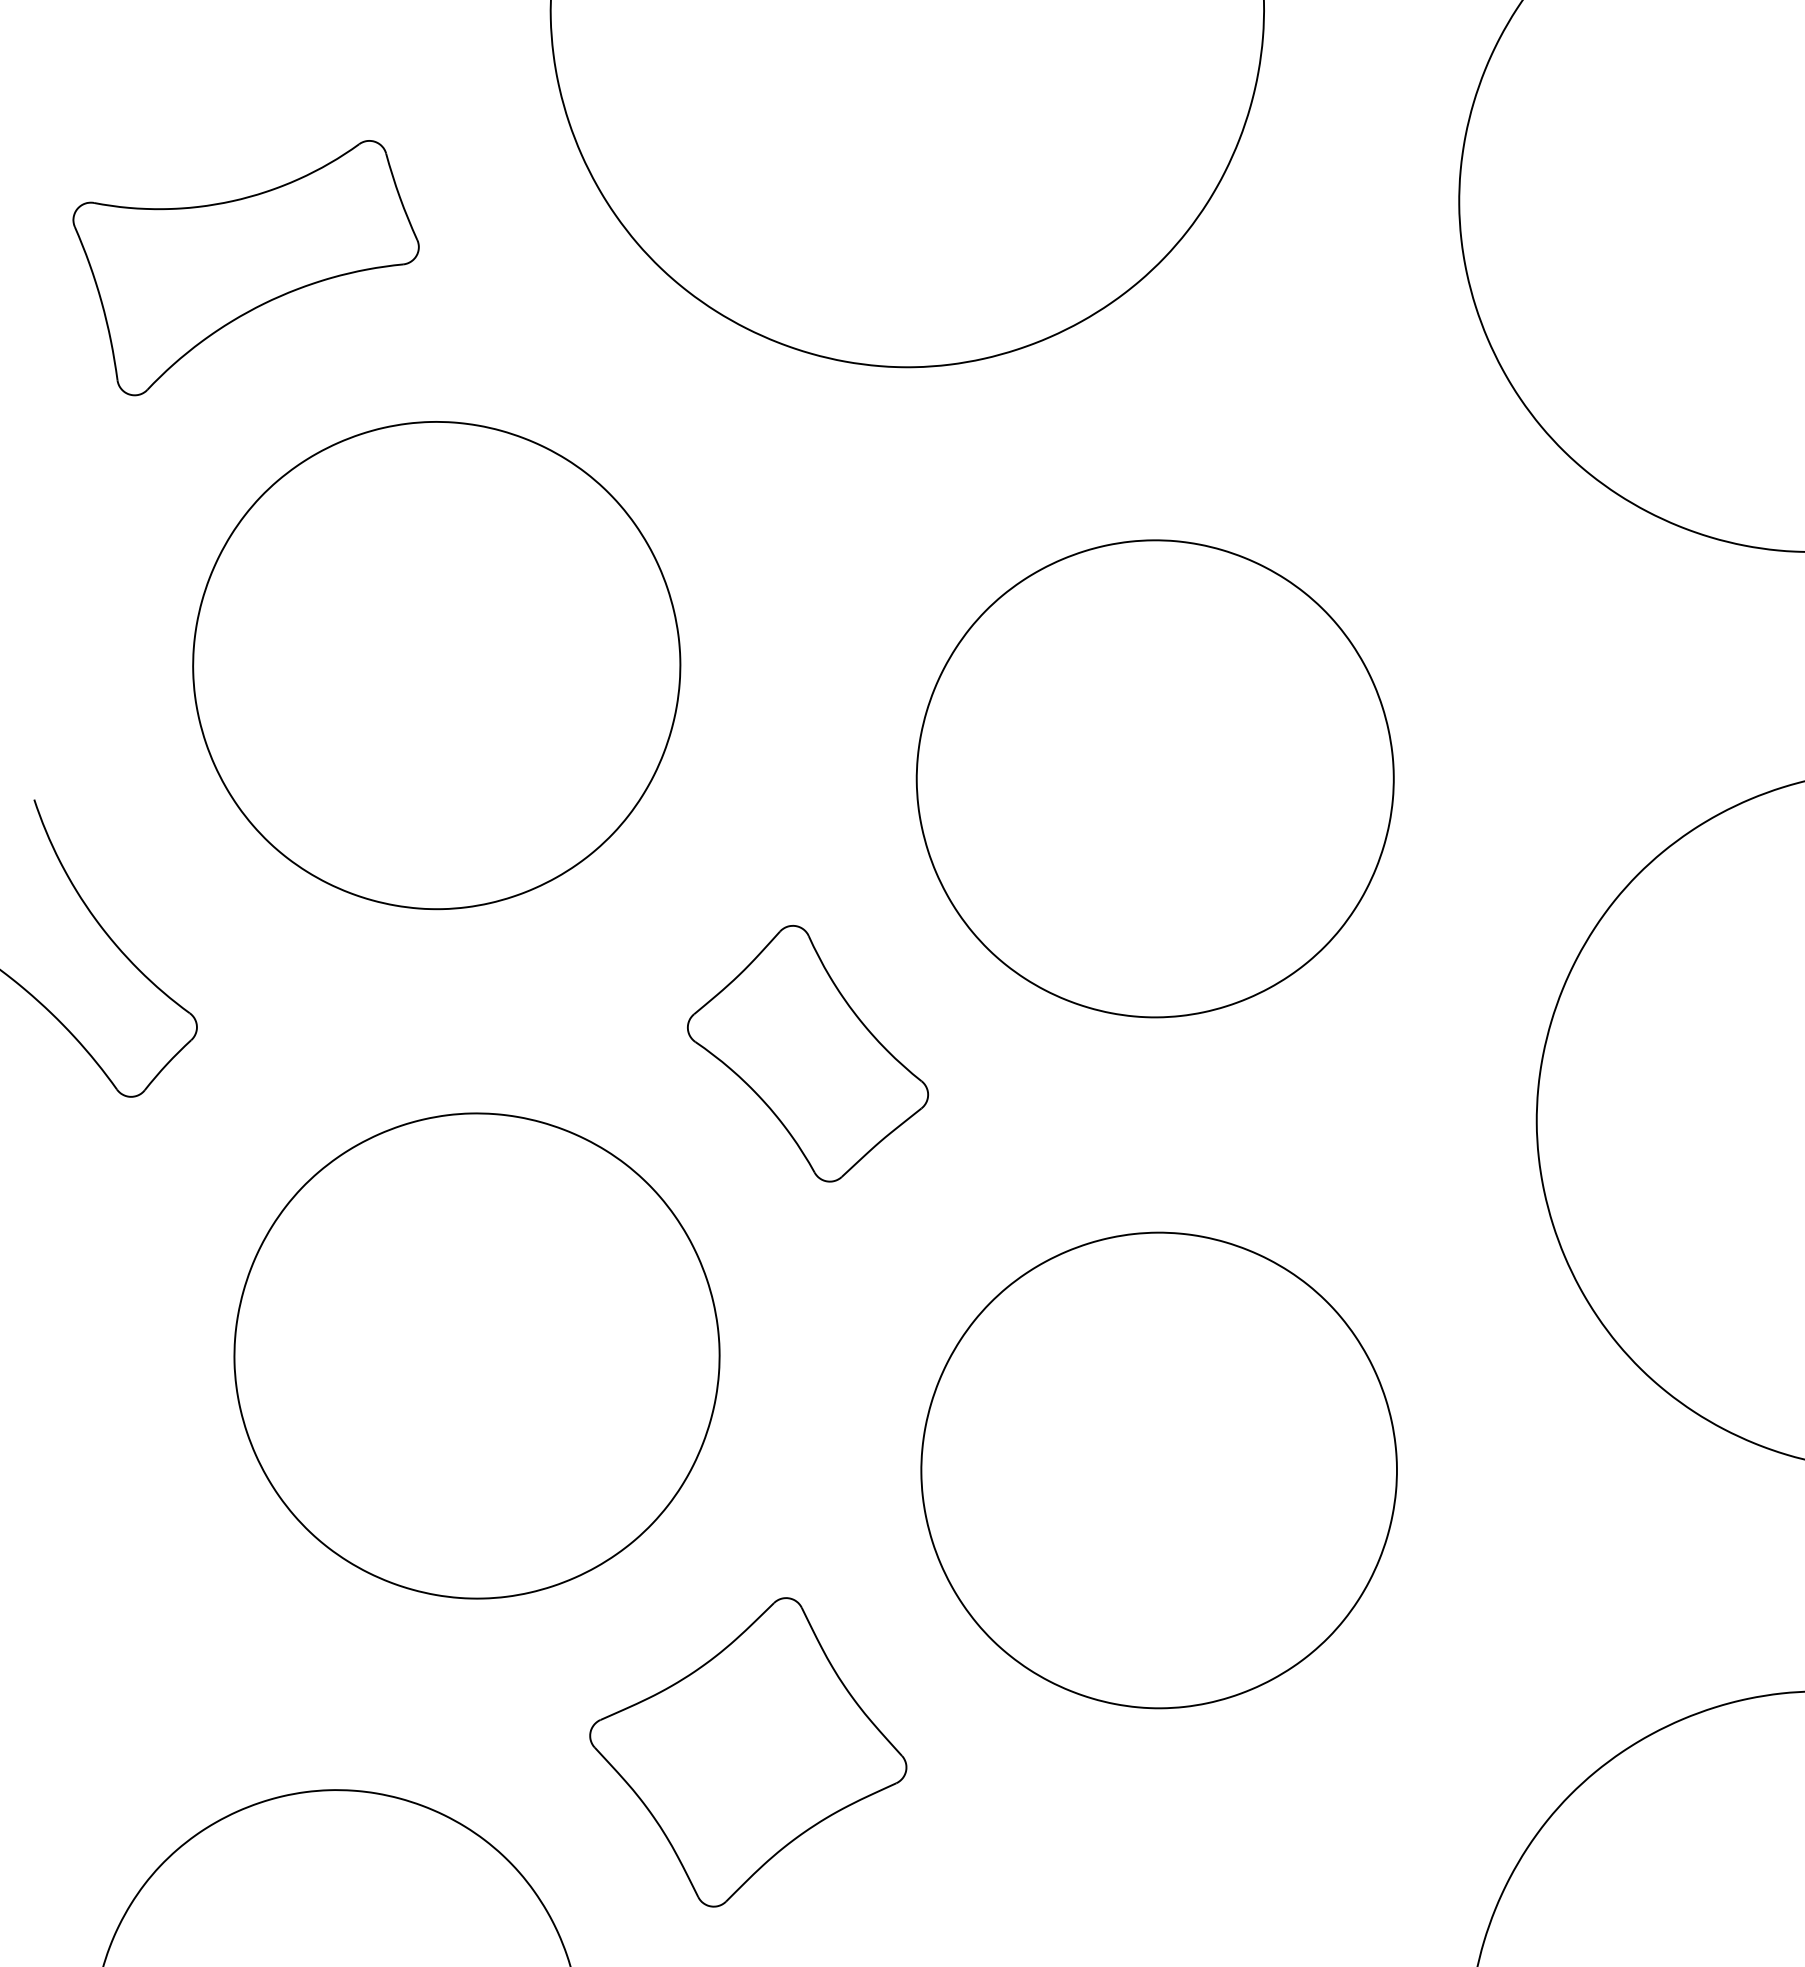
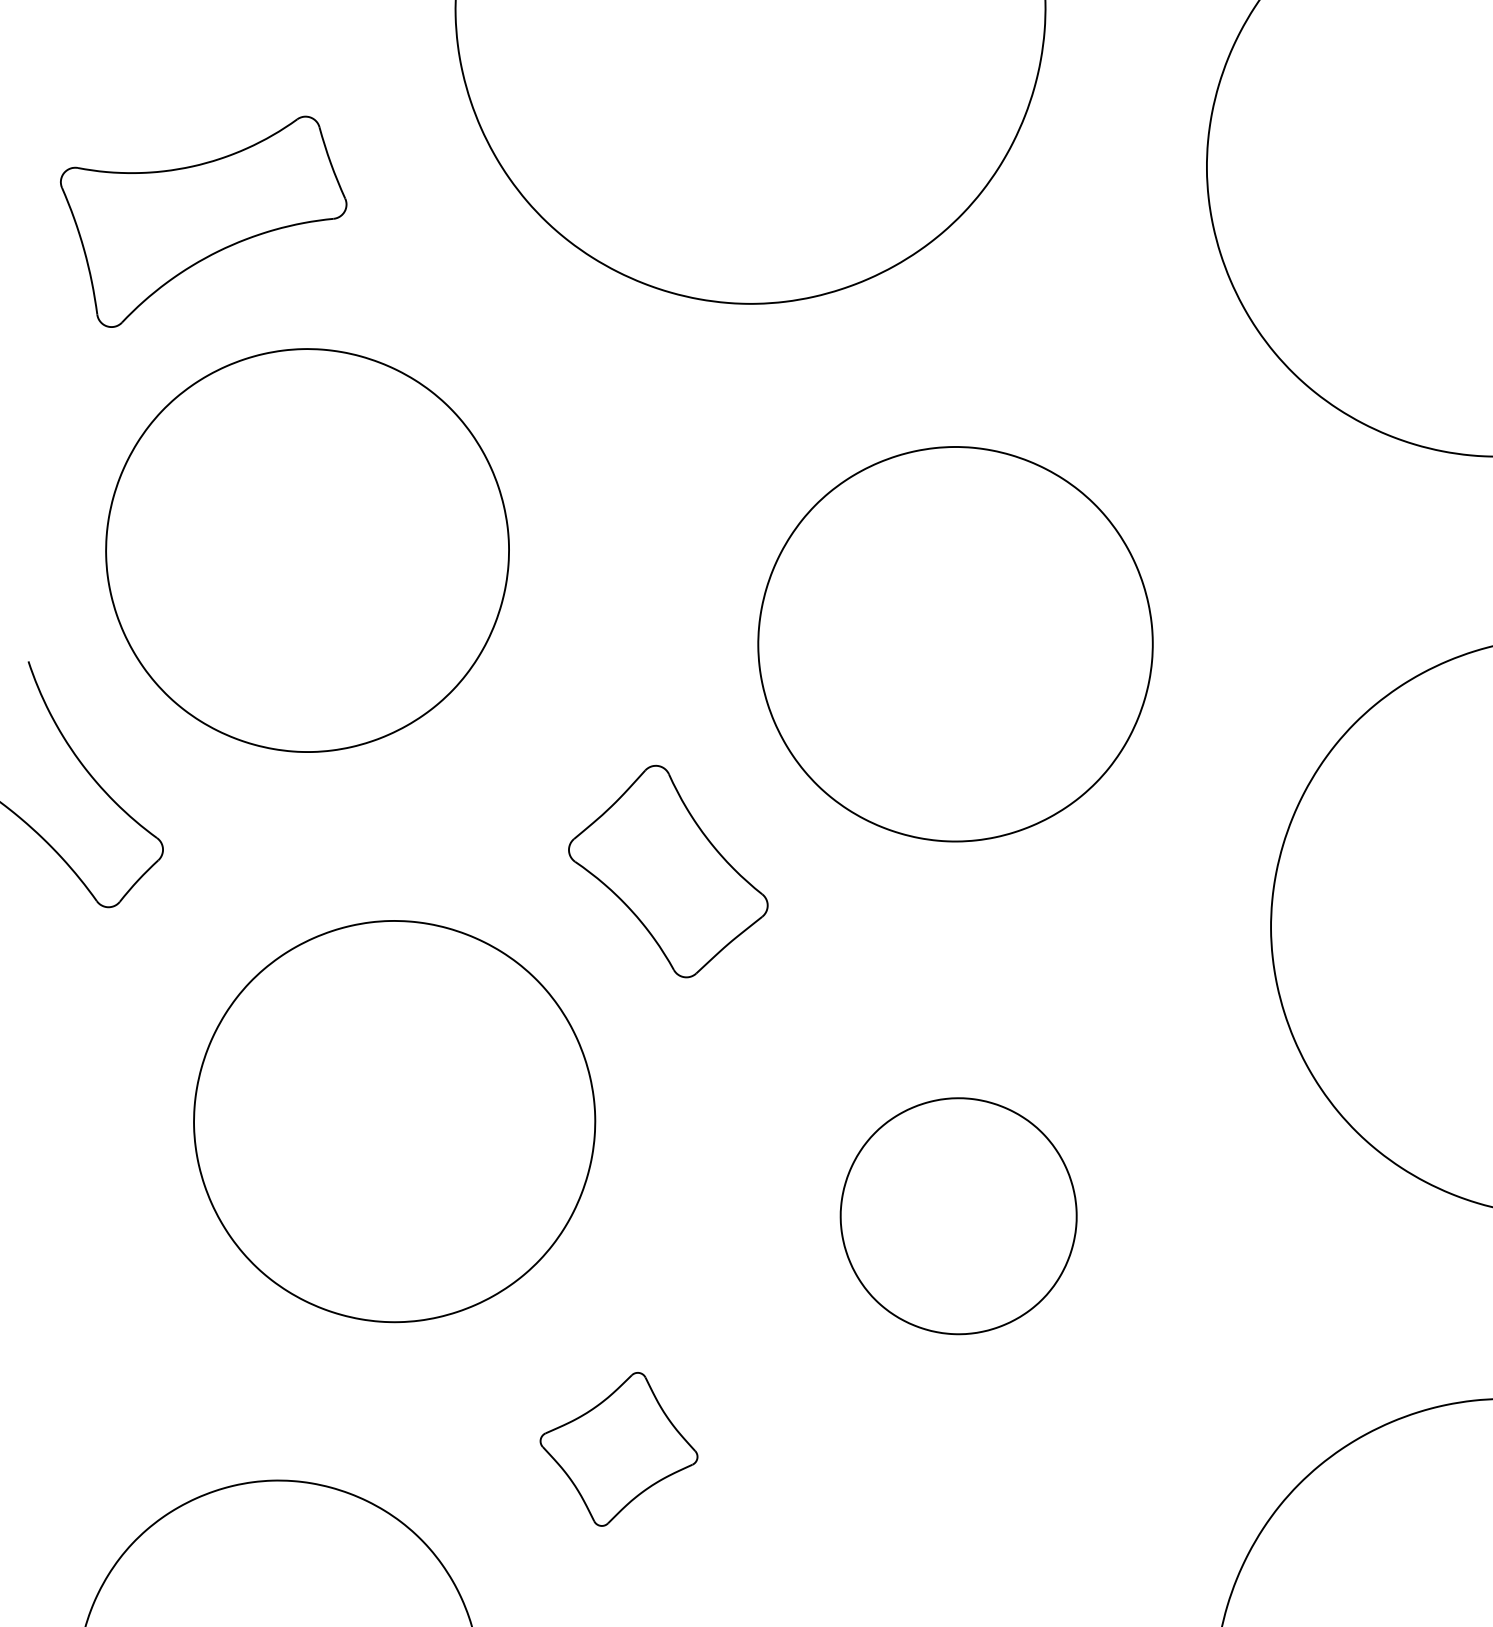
part: (436, 665) -> (307, 550), moved
part: (1158, 1470) -> (958, 1216), size x0.6
part: (748, 1752) -> (619, 1449), size x0.6

